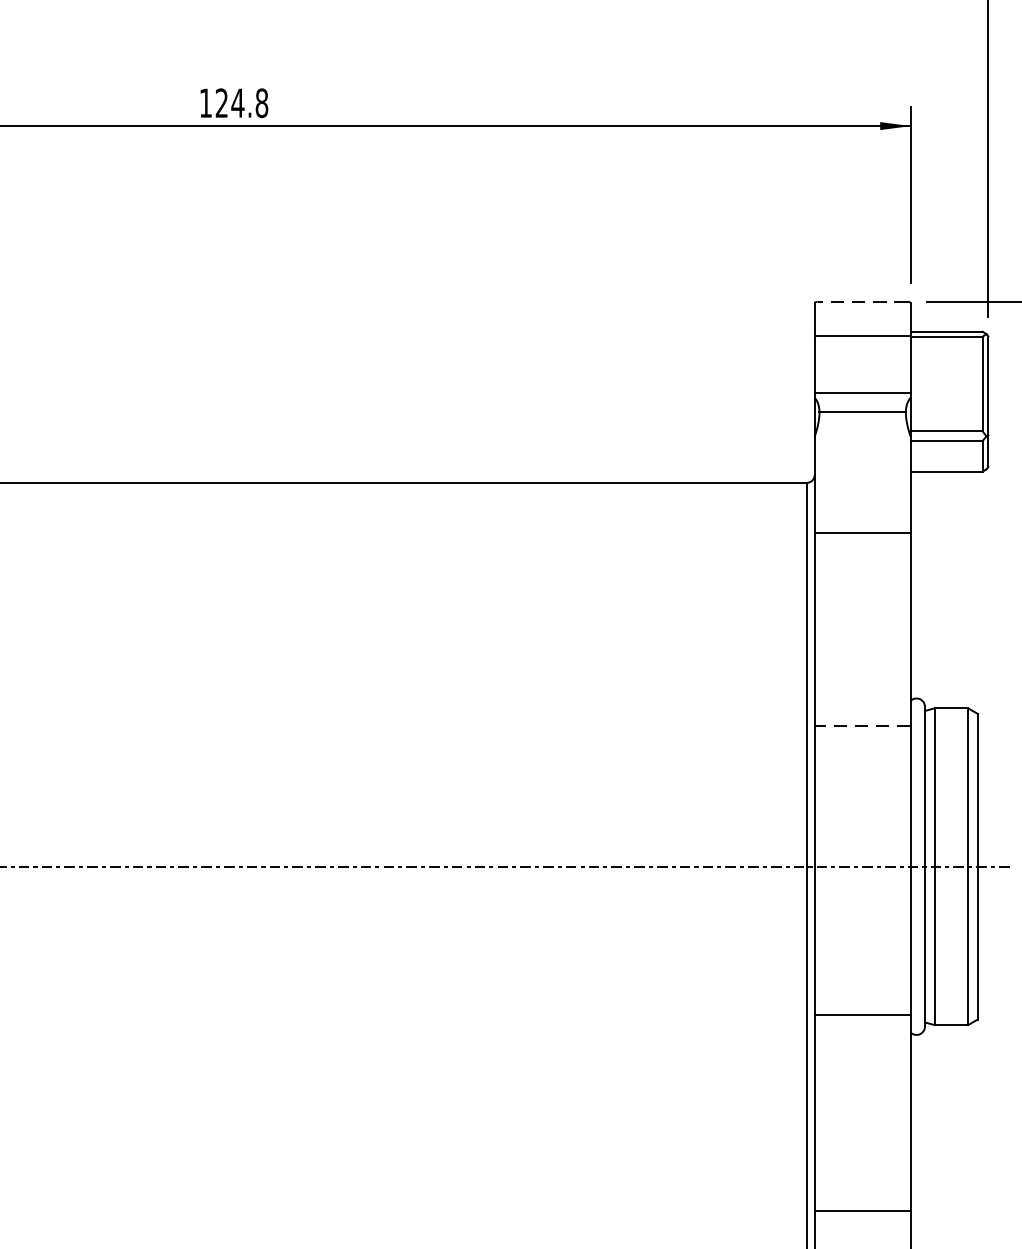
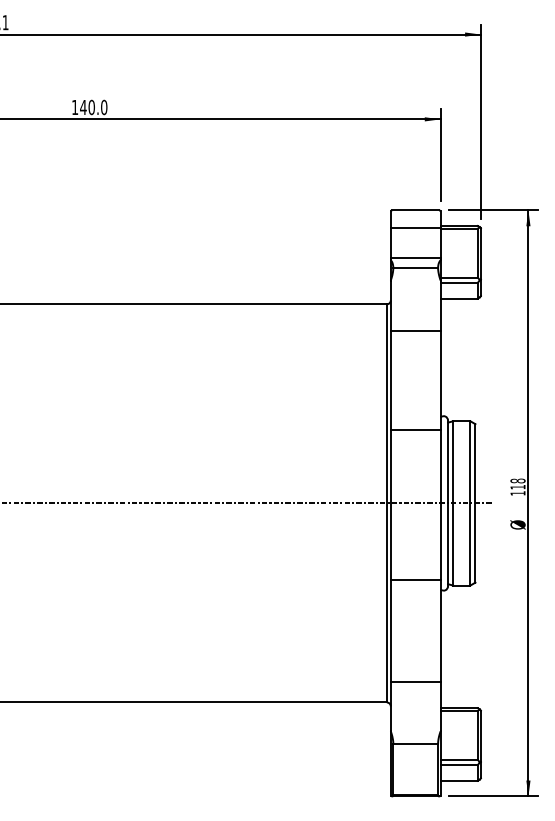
text: (241, 103) -> (93, 107), 124.8 -> 140.0
line: (862, 301) -> (415, 210), dashed -> solid
line: (862, 726) -> (415, 430), dashed -> solid

